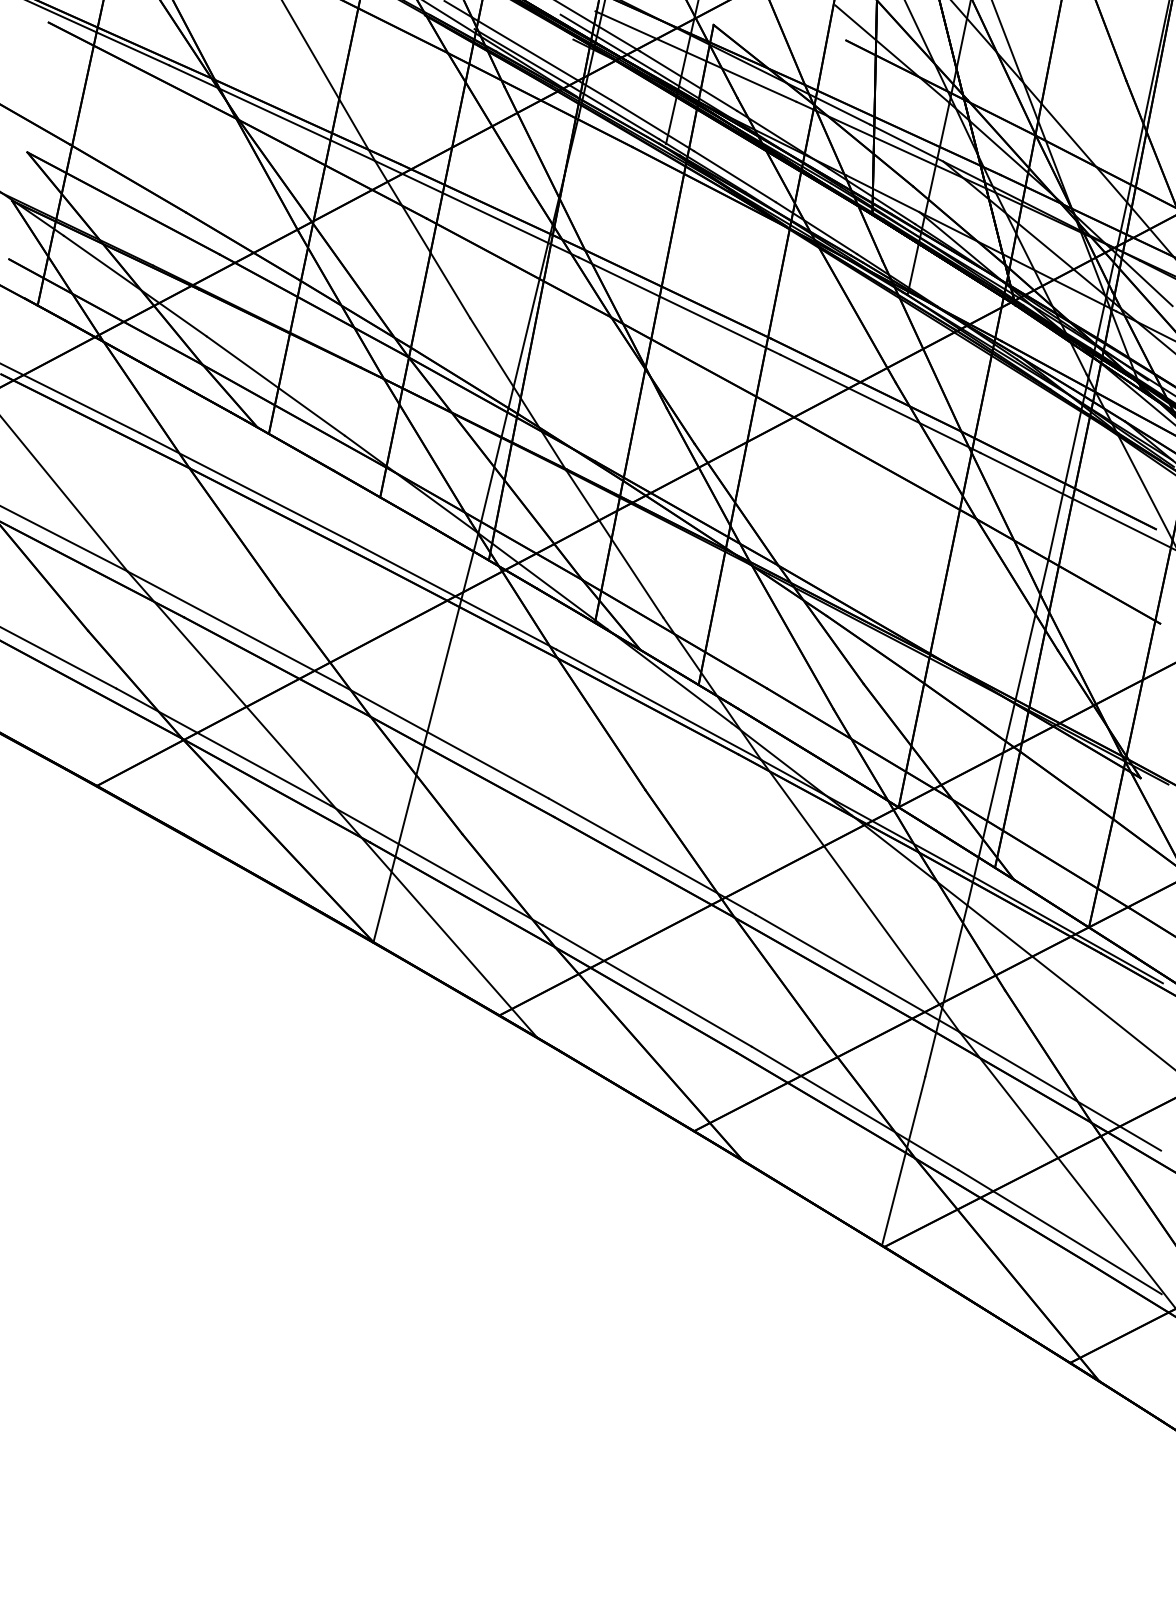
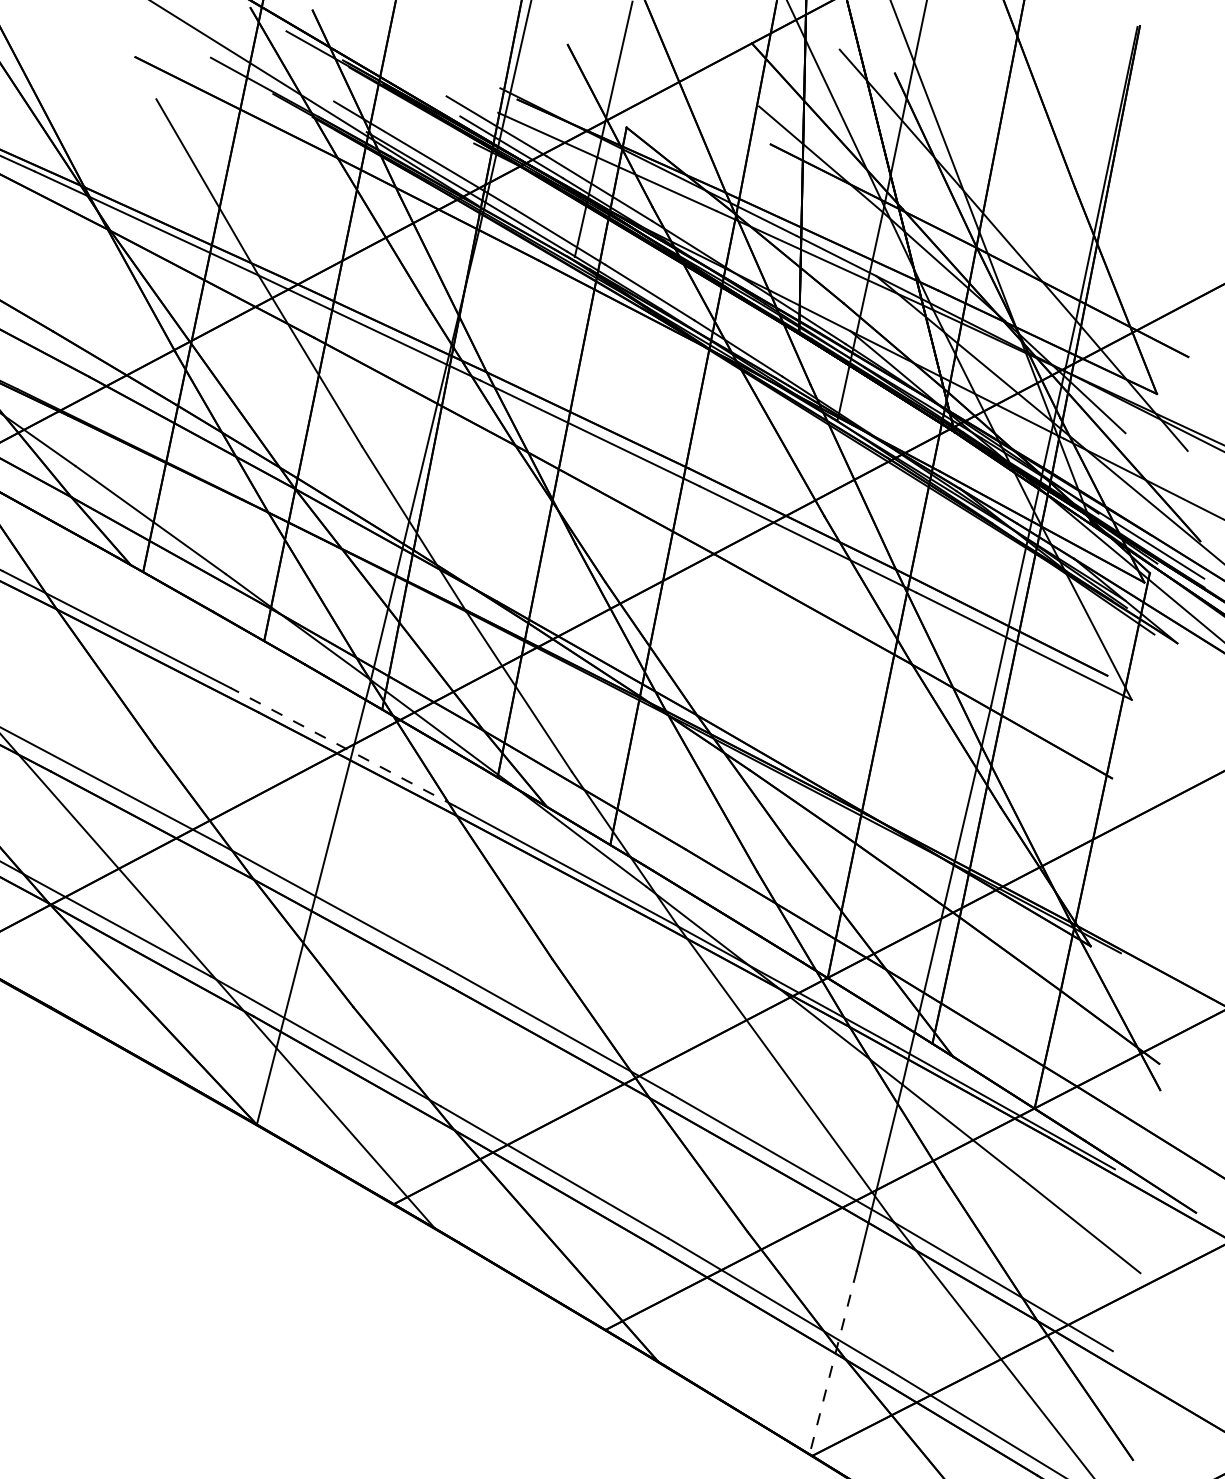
line: (452, 594) -> (342, 746), solid -> dashed
line: (903, 1161) -> (832, 1362), solid -> dashed

